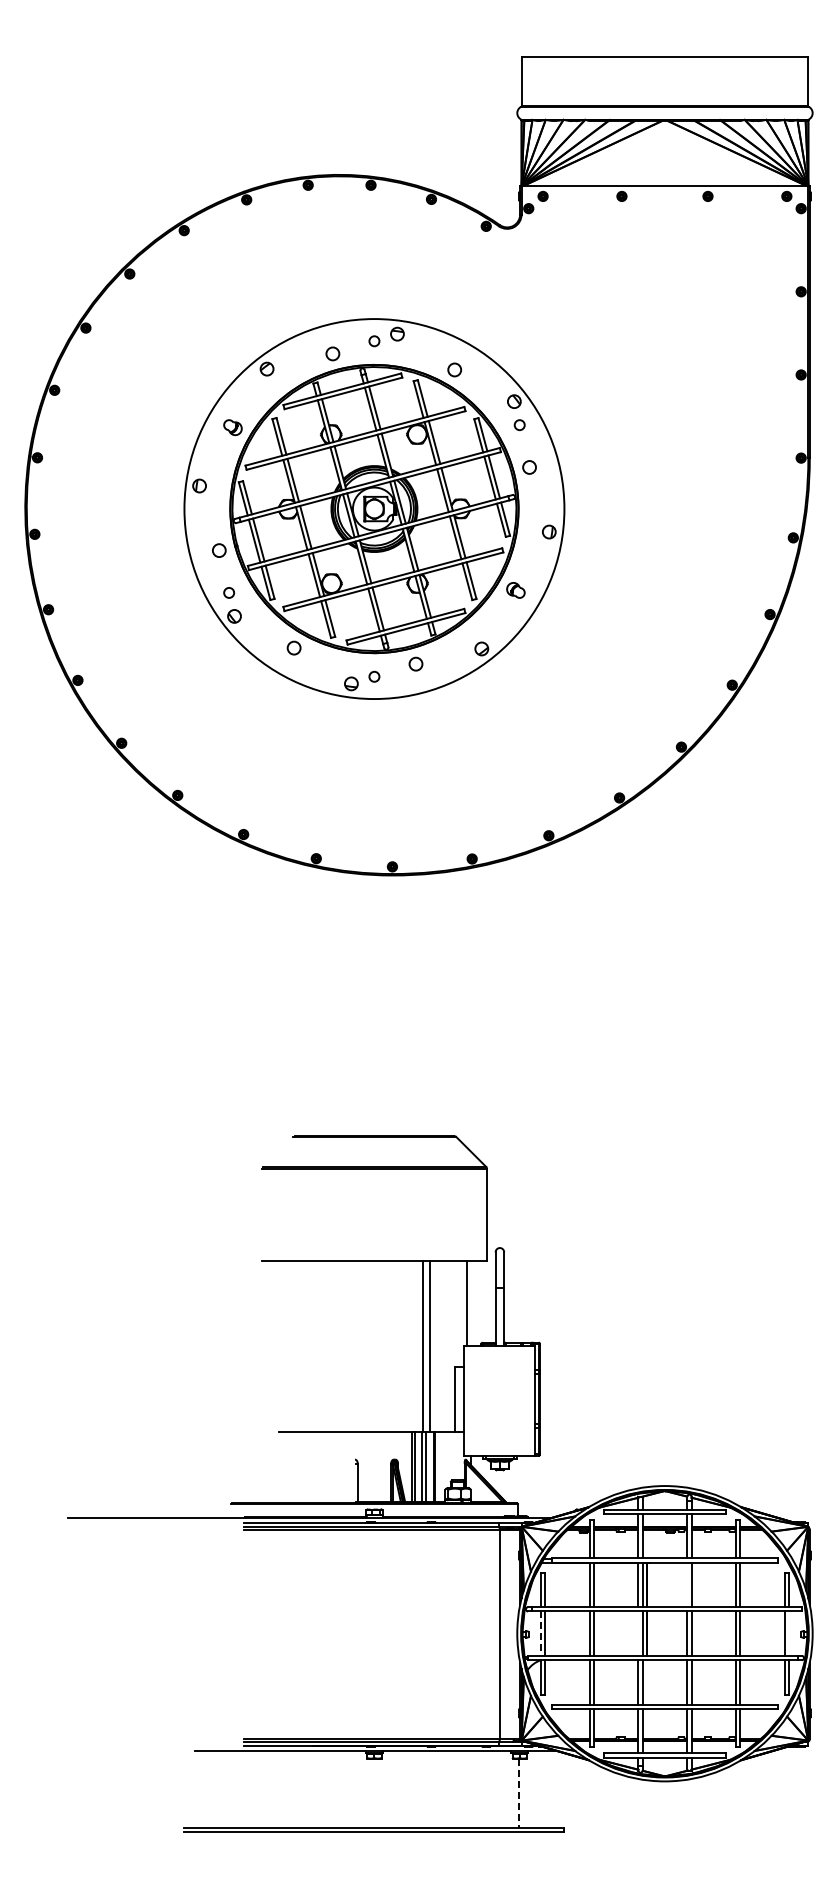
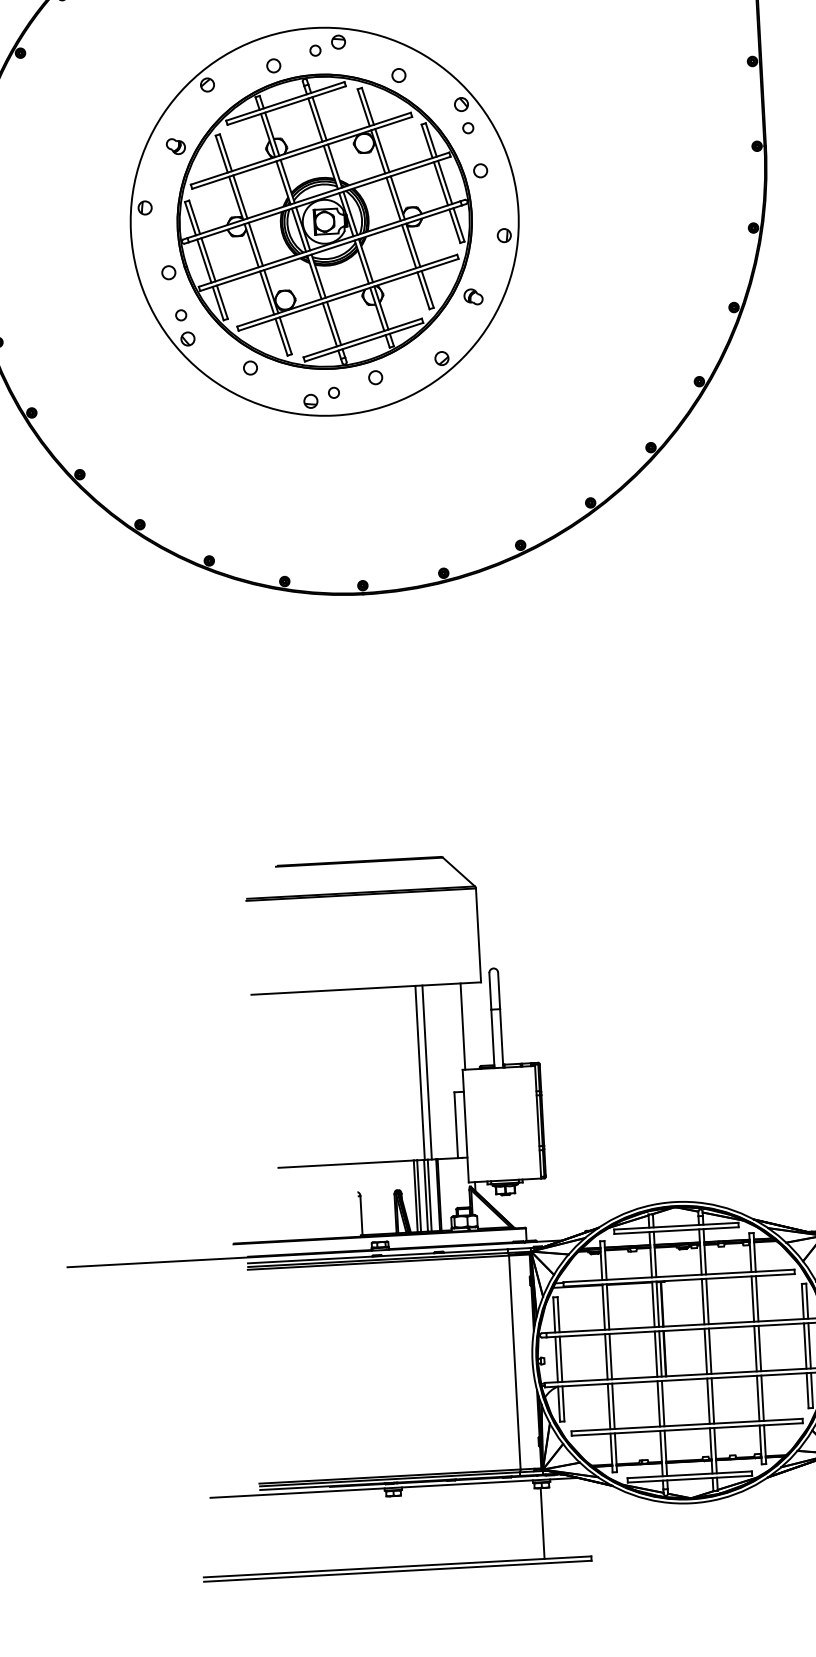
line: (687, 1584) -> (703, 1301), added
line: (638, 1633) -> (656, 1353), added
line: (789, 1633) -> (810, 1345), added
line: (540, 1634) -> (556, 1360), dashed -> solid
line: (518, 1793) -> (542, 1523), dashed -> solid

